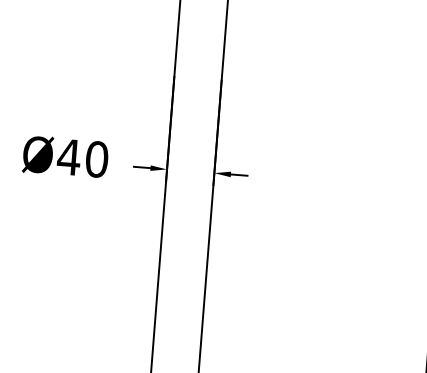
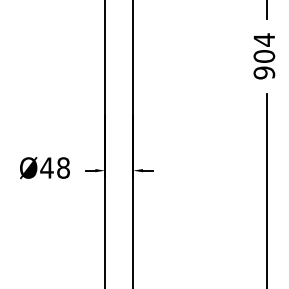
text: (97, 158) -> (63, 167), Ø40 -> Ø48

